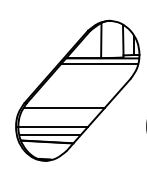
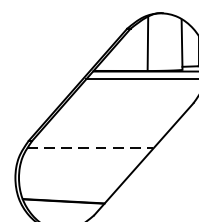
line: (64, 107) -> (90, 147), solid -> dashed
line: (52, 126) -> (72, 177), removed
line: (49, 135) -> (67, 191), removed

